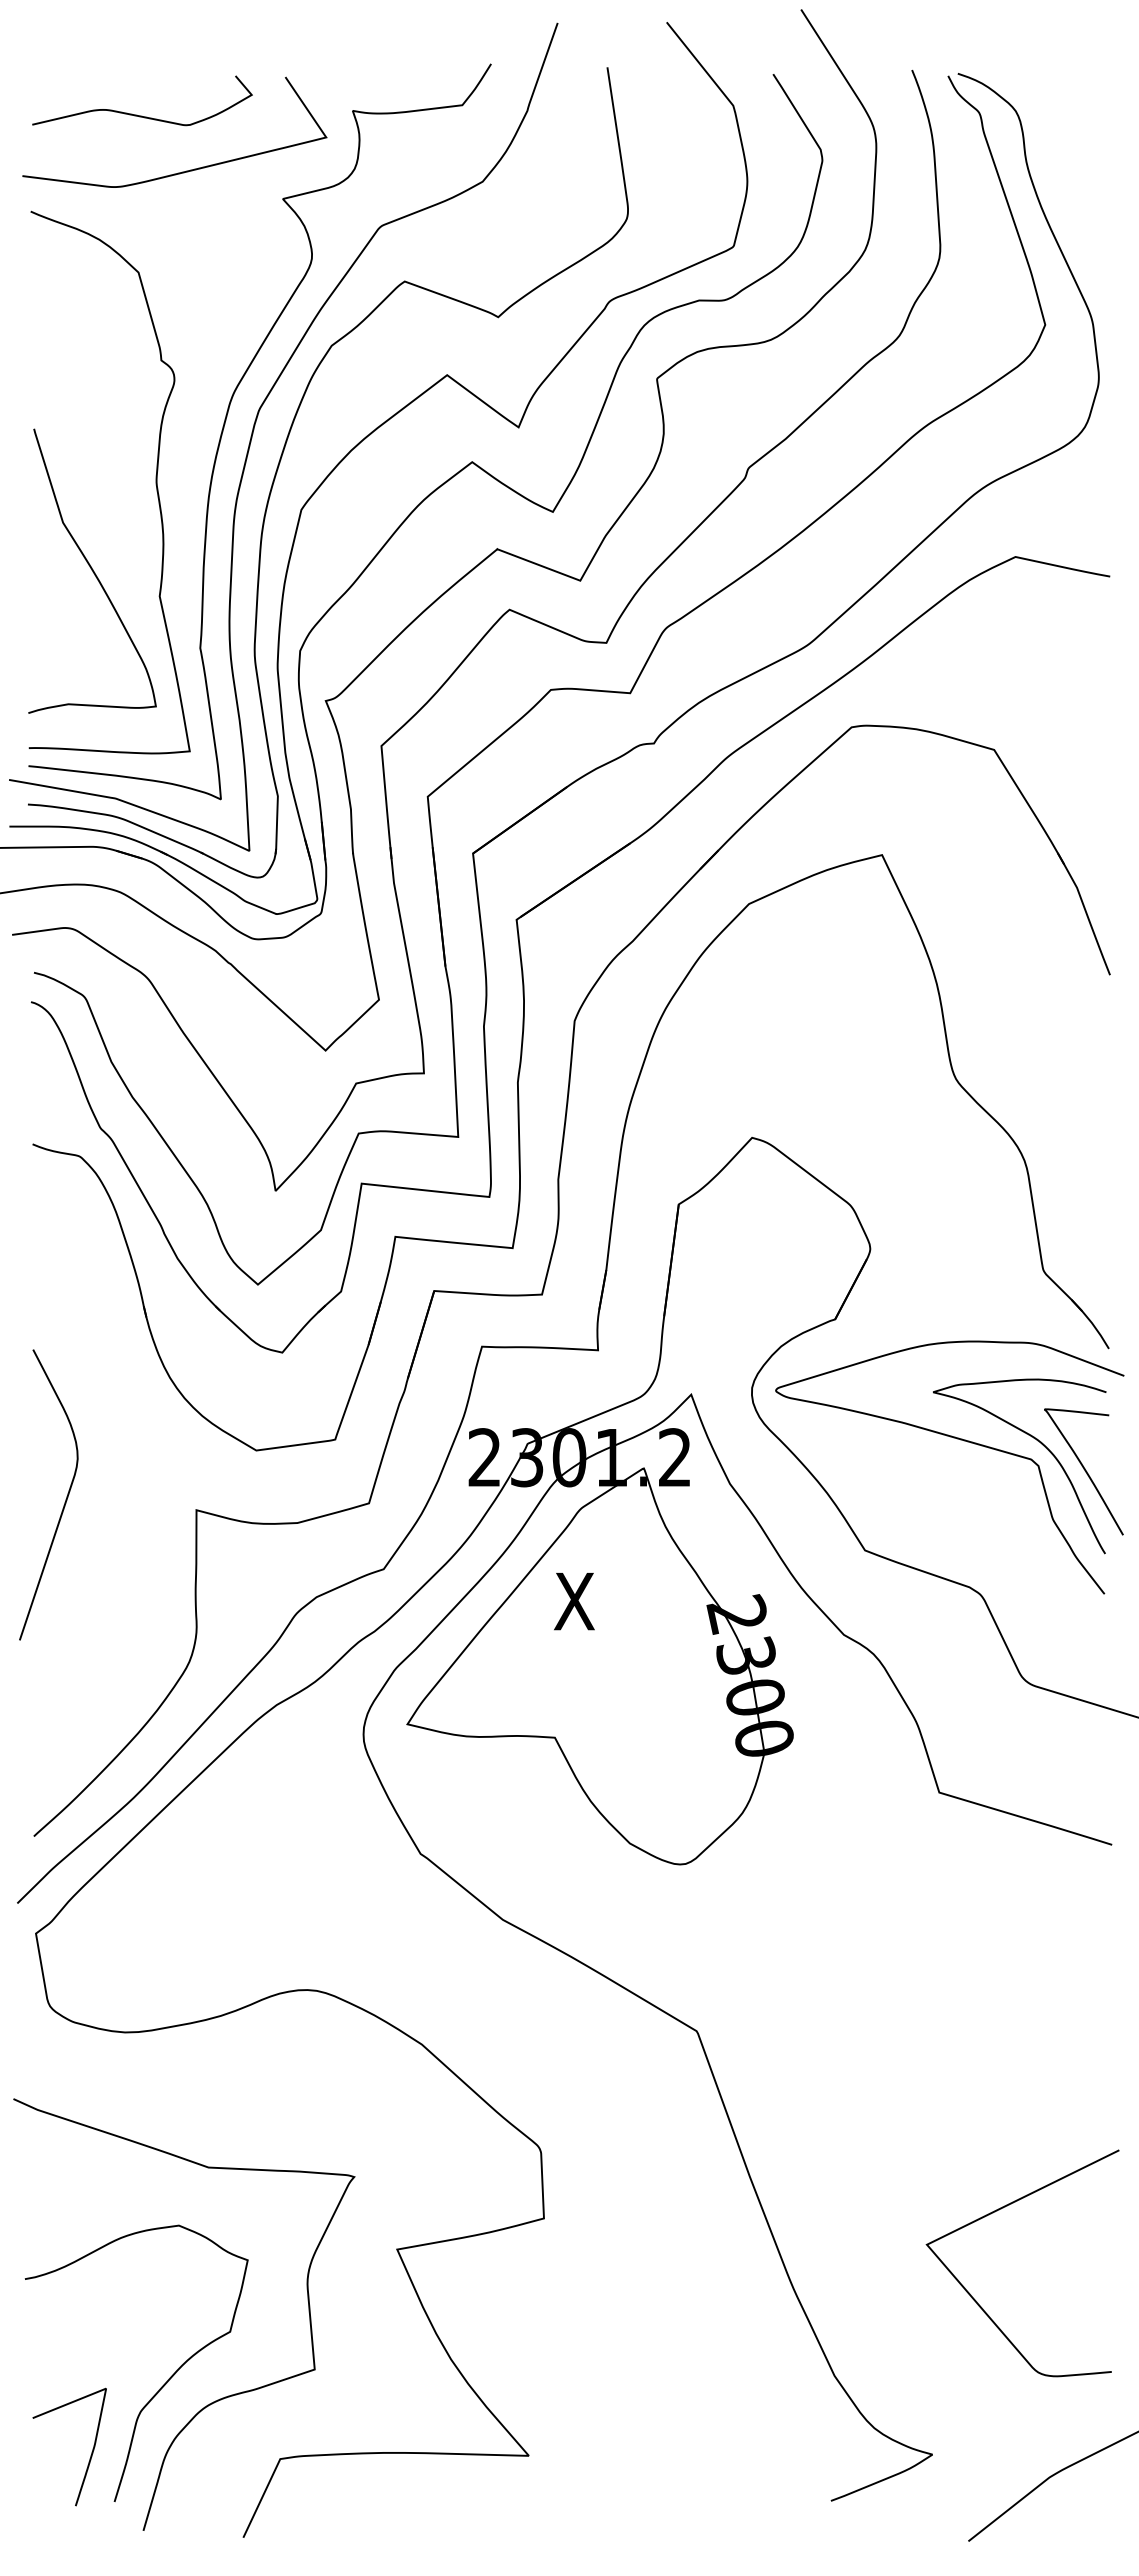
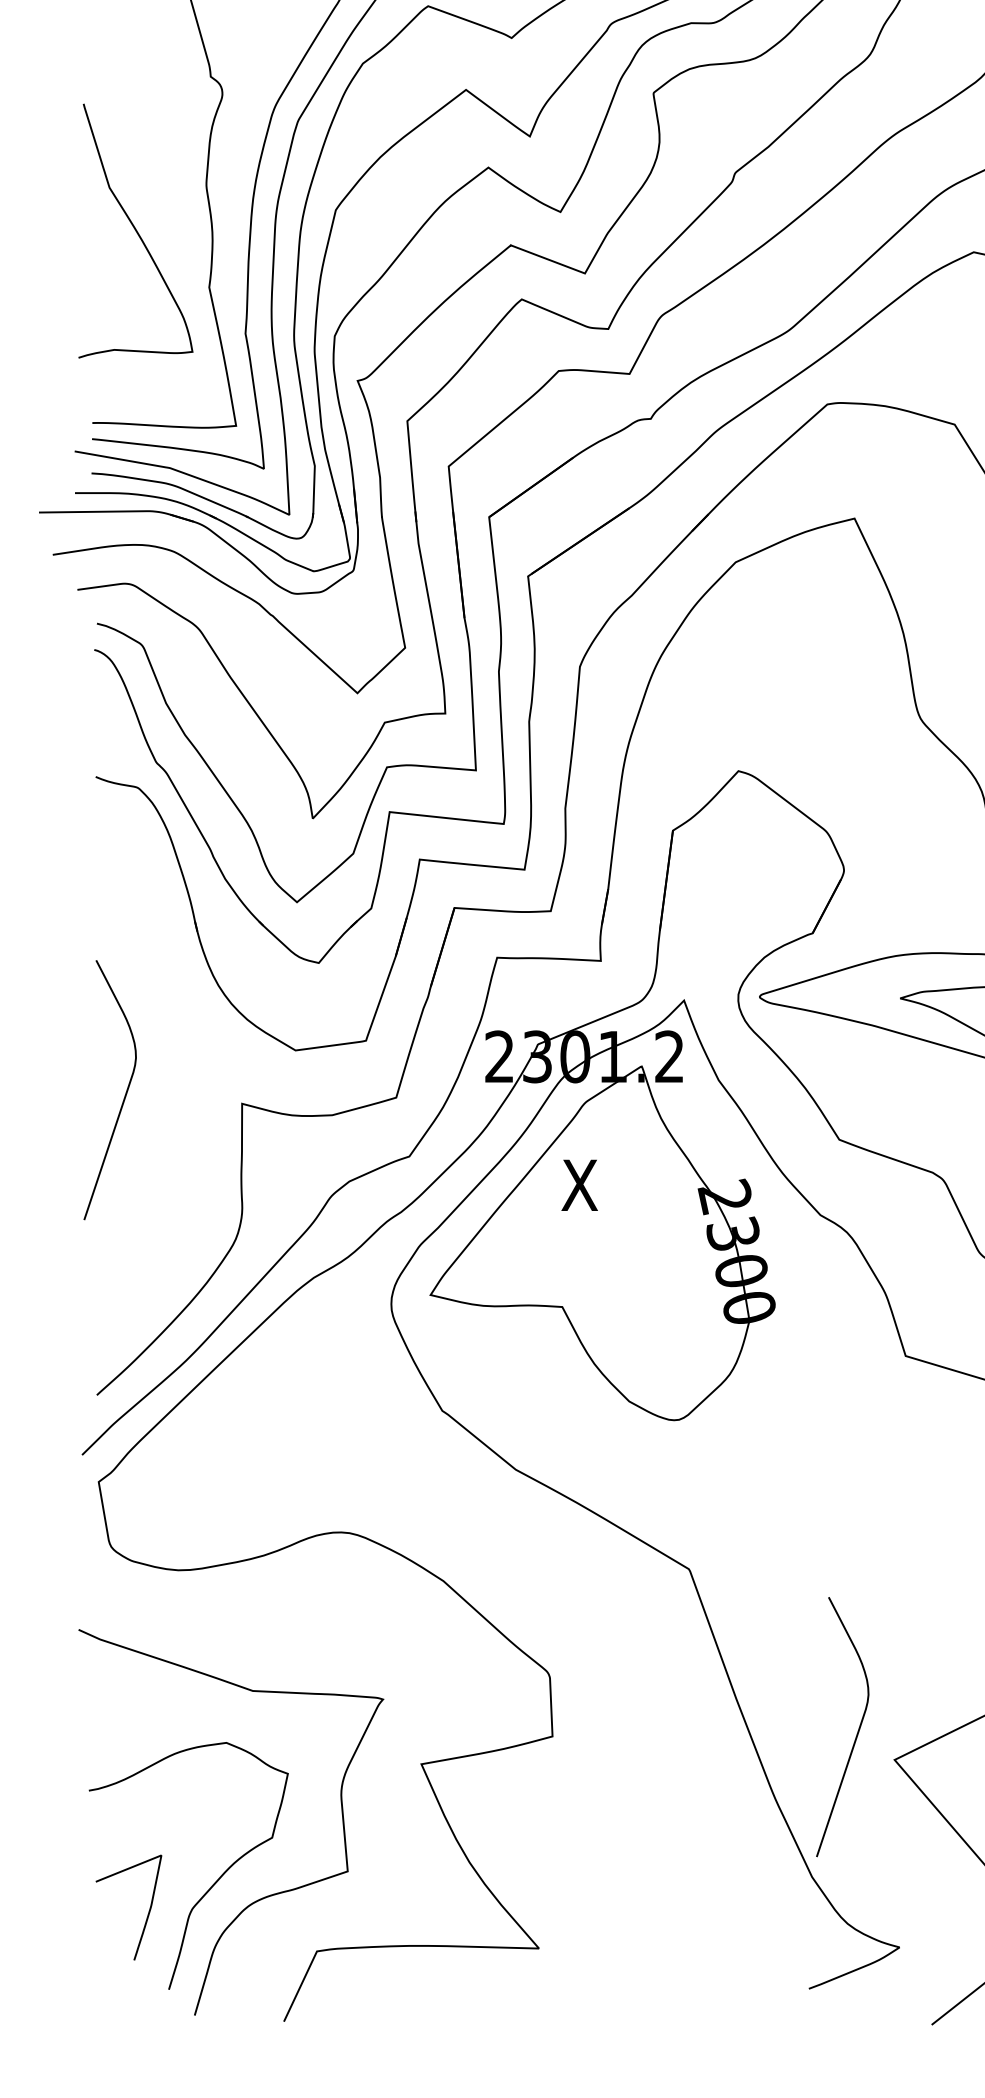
curve: (92, 570) -> (135, 230), moved
curve: (885, 2212) -> (857, 1731), added
curve: (91, 2452) -> (148, 1912), moved

